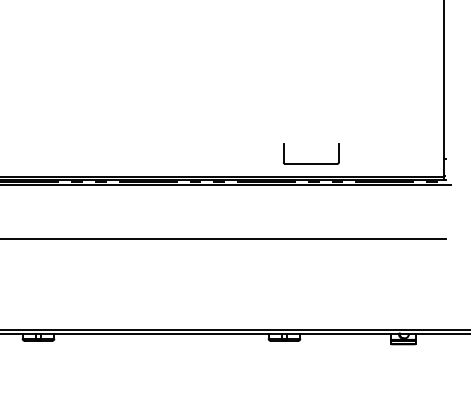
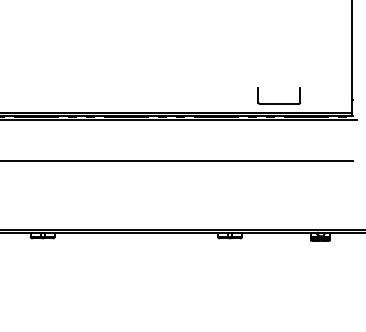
part: (311, 163) -> (279, 103), moved

